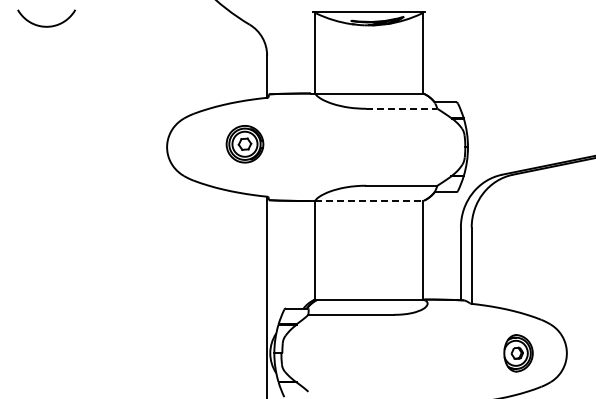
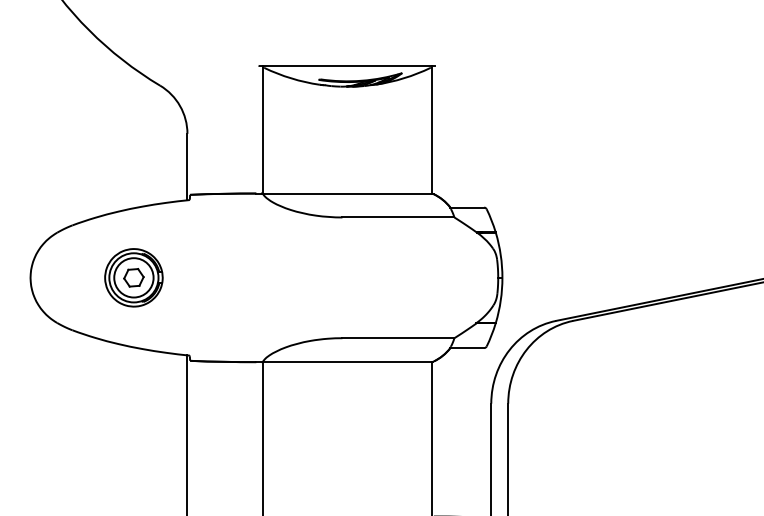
line: (401, 108) -> (398, 217), dashed -> solid
part: (244, 144) -> (133, 278), moved
line: (369, 200) -> (347, 361), dashed -> solid

